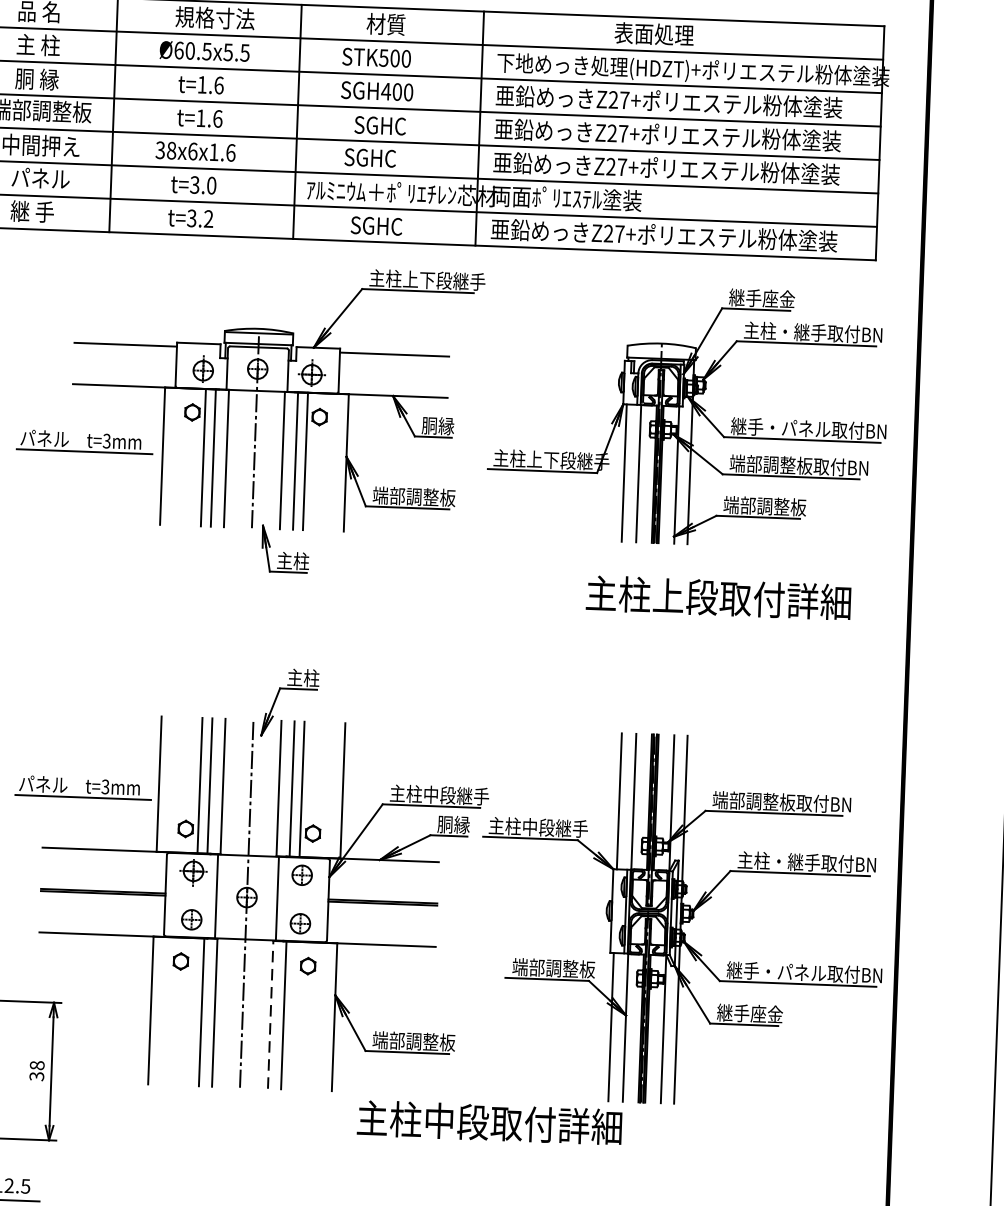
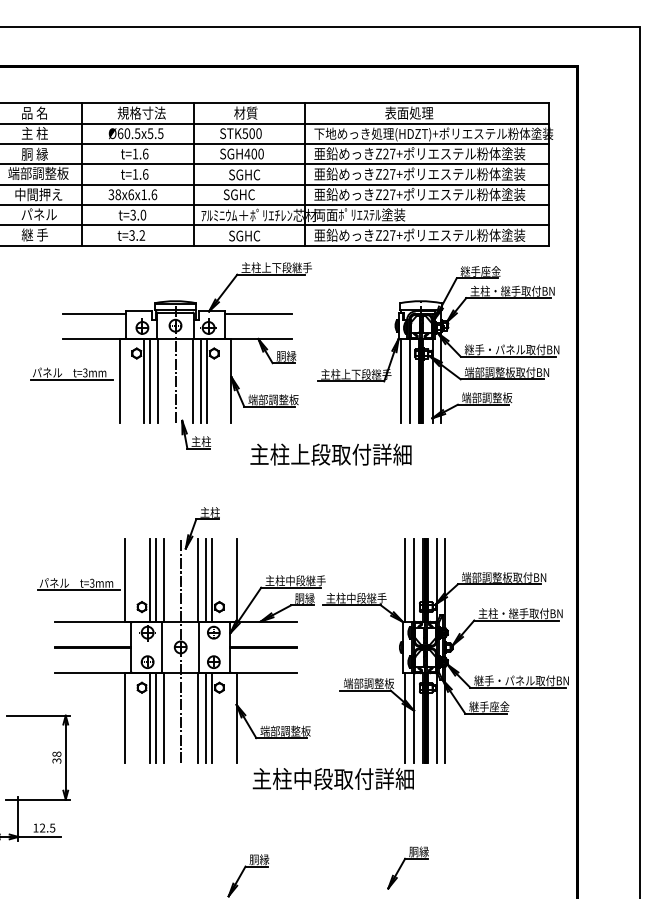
text: (717, 597) -> (330, 454), moved
line: (191, 1012) -> (149, 718), added
line: (270, 1013) -> (197, 717), dashed -> solid
line: (293, 1016) -> (211, 718), added

